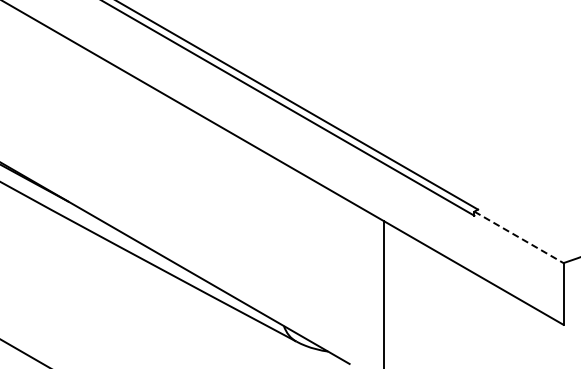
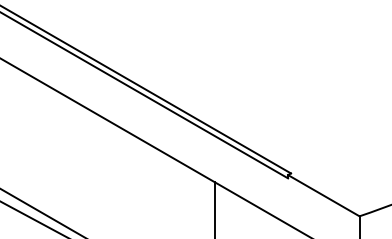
line: (519, 237) -> (324, 195), dashed -> solid

